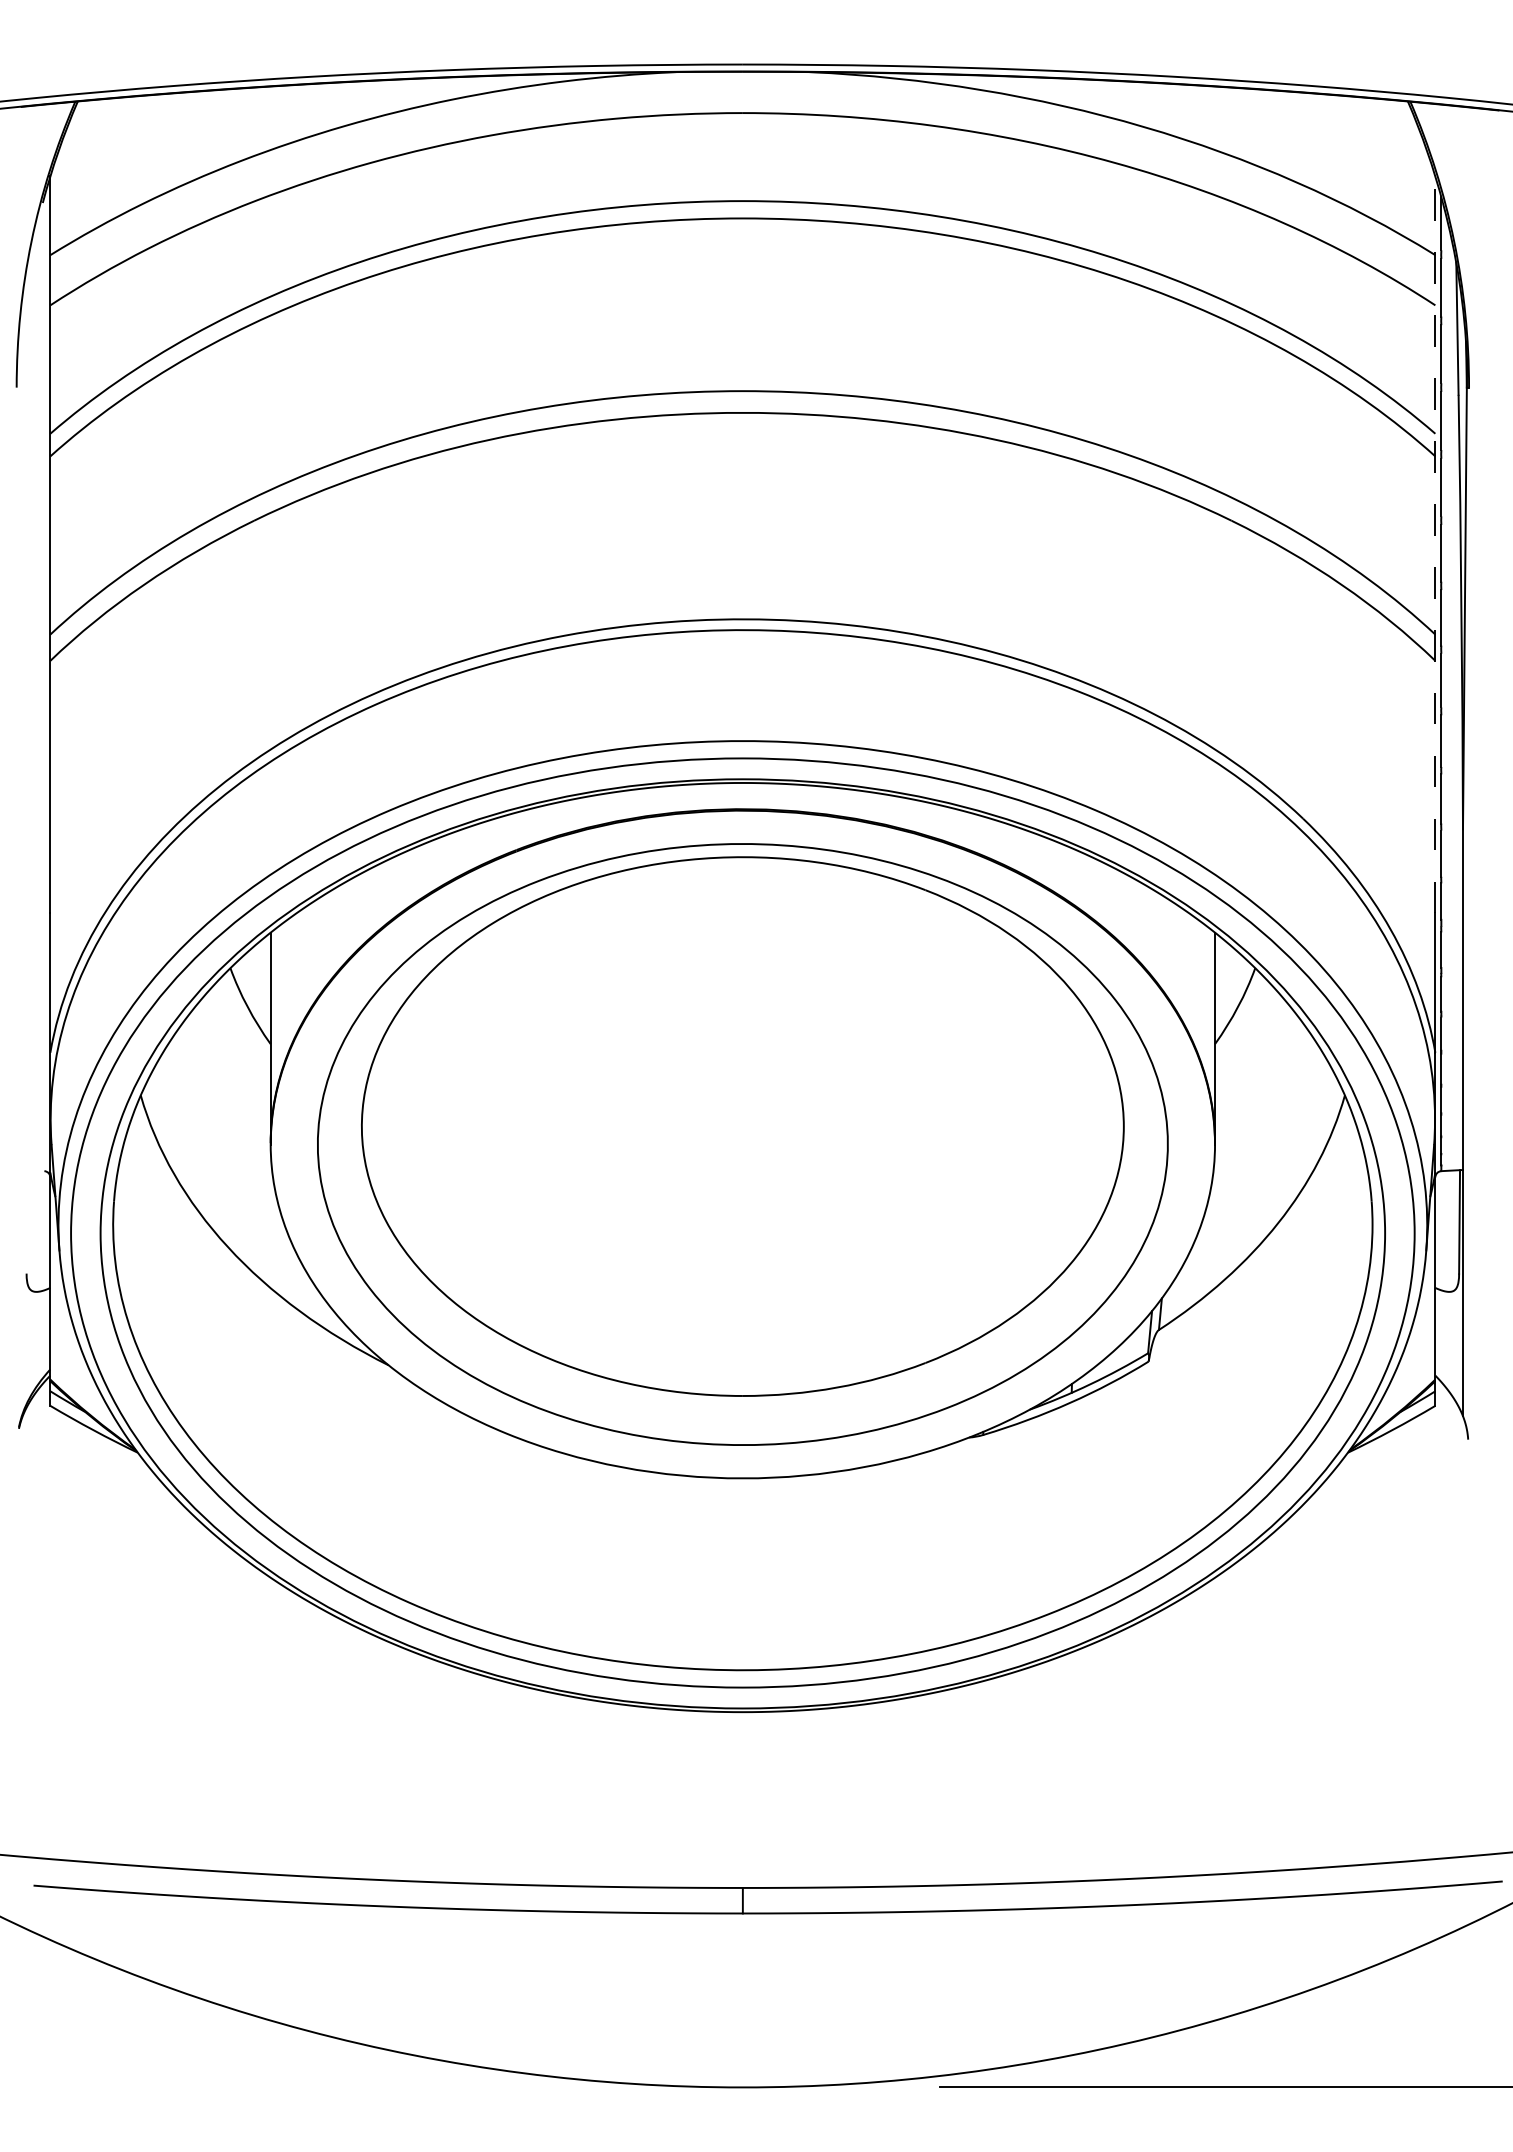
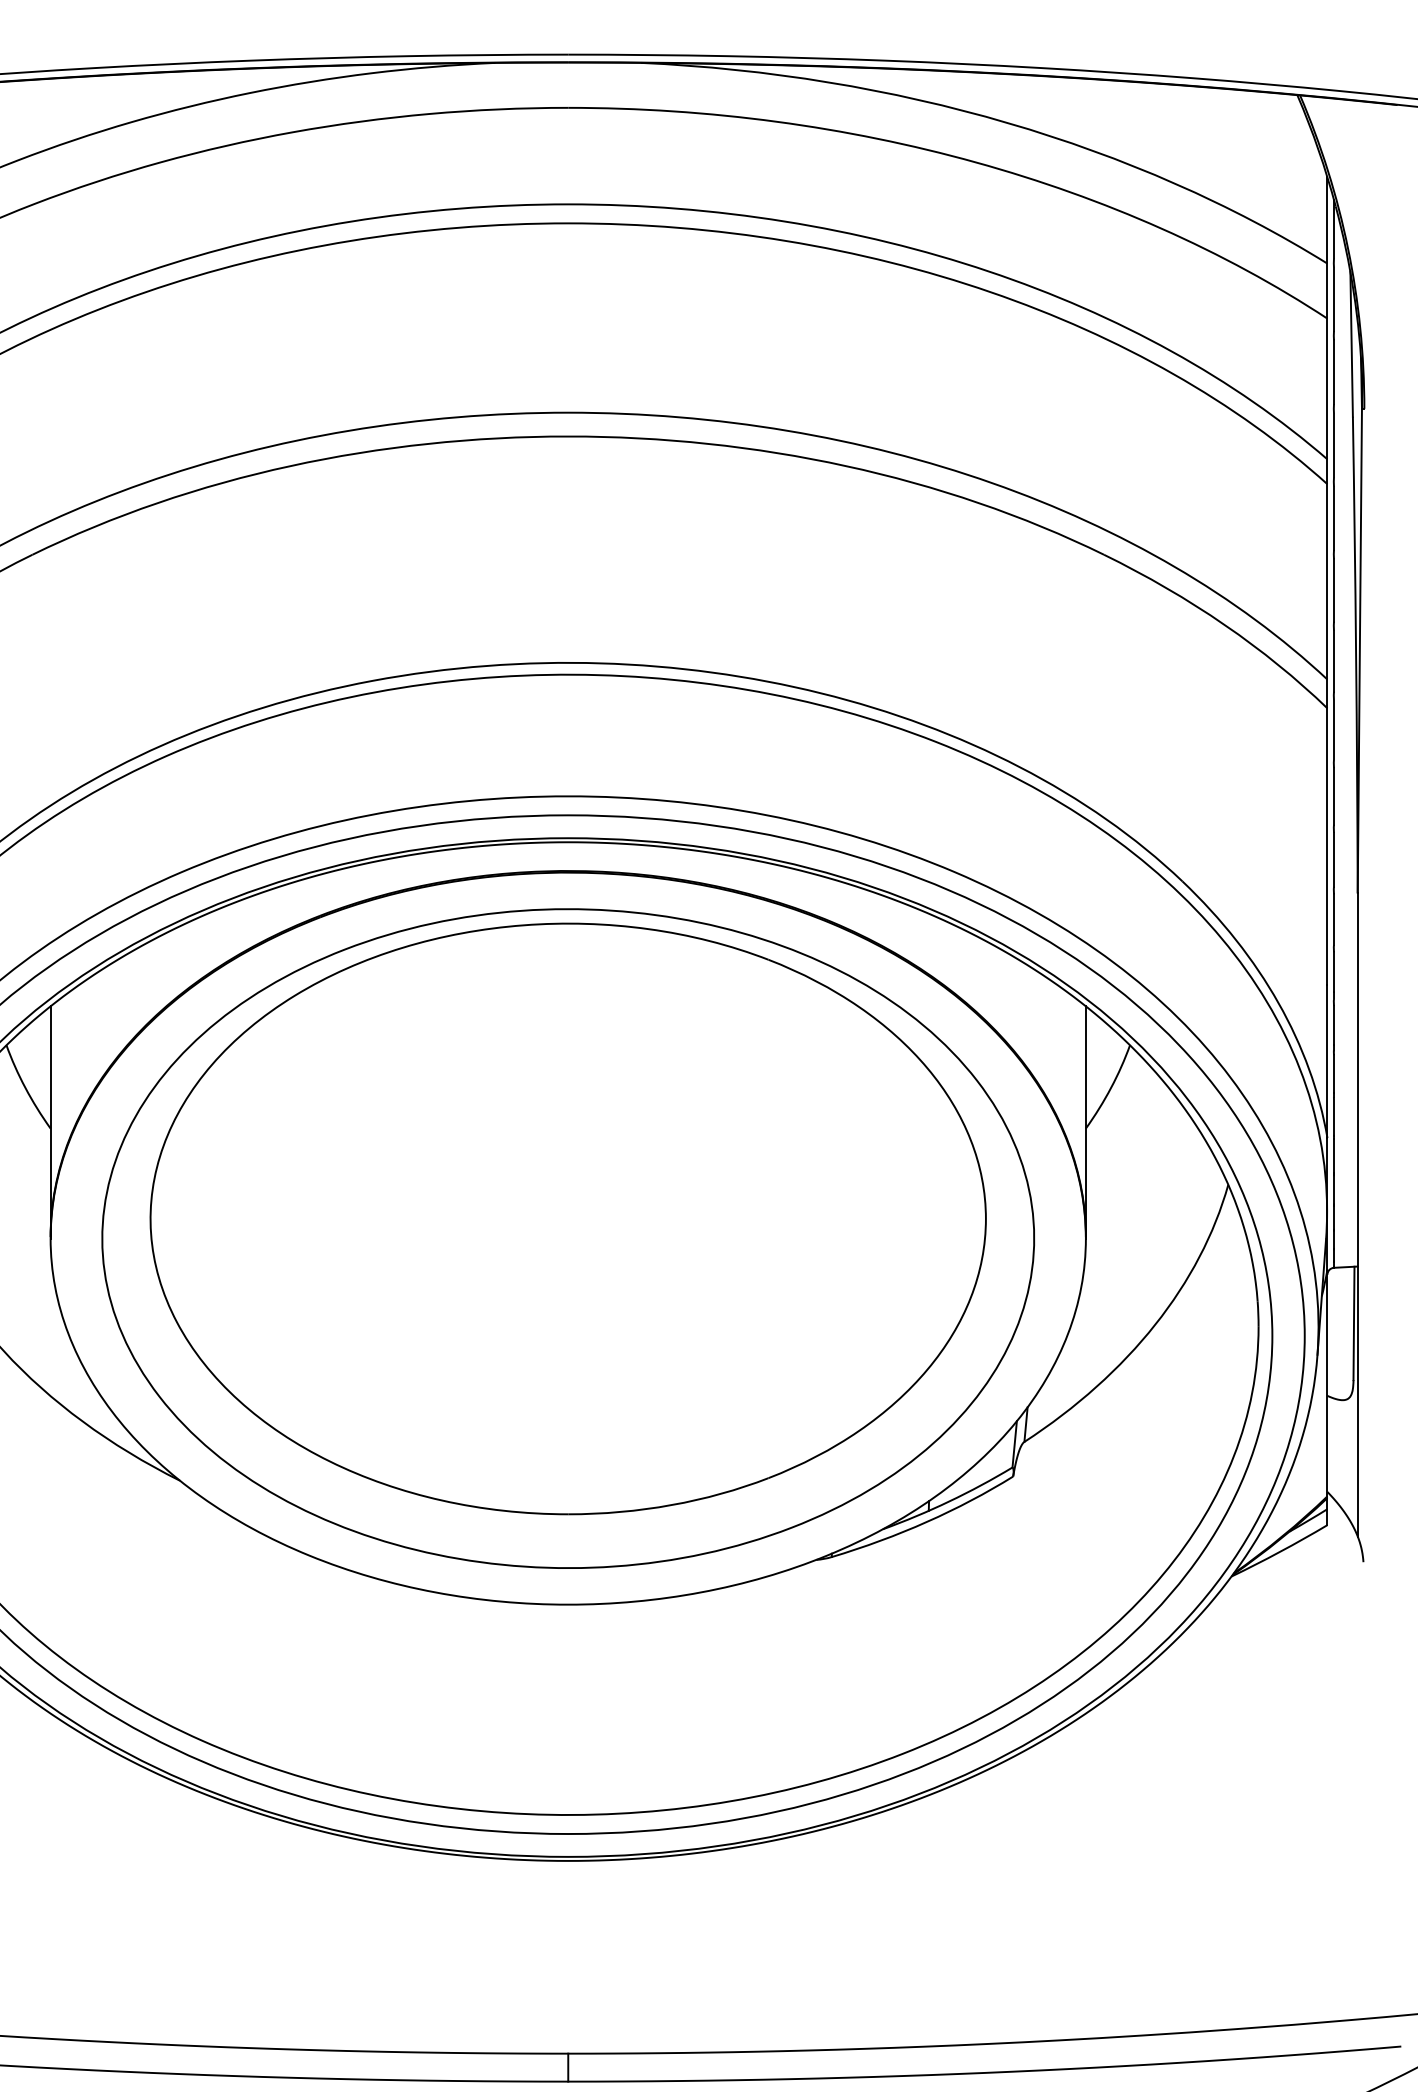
line: (1435, 544) -> (1327, 580), dashed -> solid

